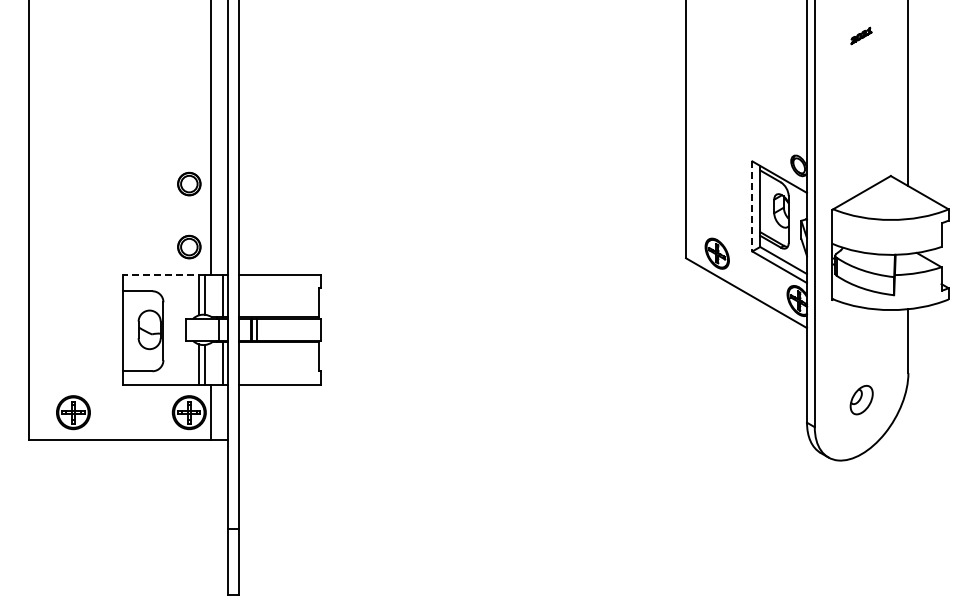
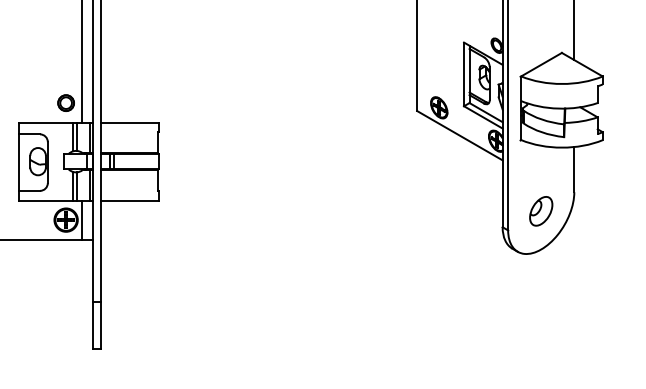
part: (189, 183) -> (66, 58), removed
line: (752, 206) -> (464, 74), dashed -> solid
line: (163, 274) -> (47, 122), dashed -> solid
part: (861, 399) -> (541, 210), size x1.43

